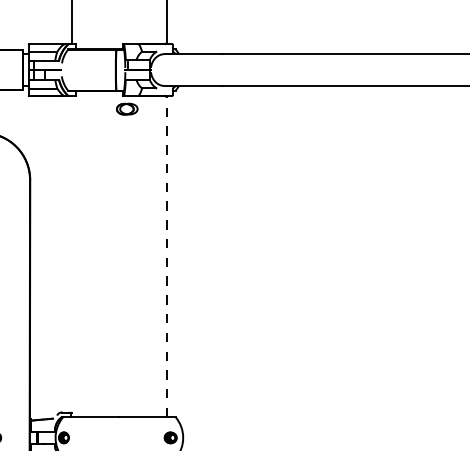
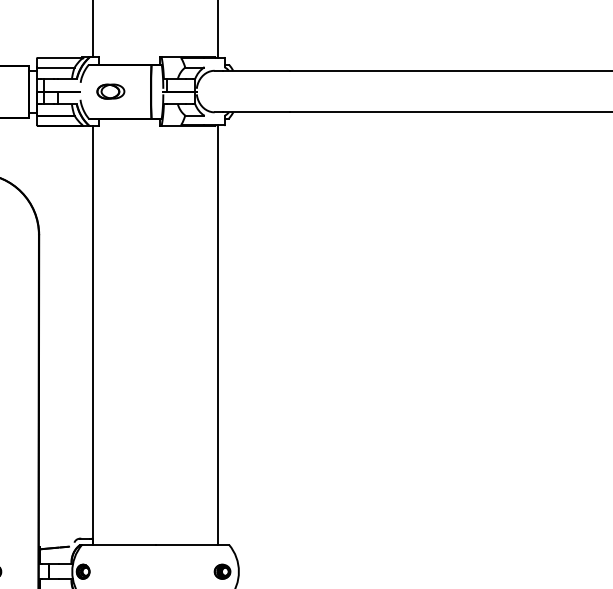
part: (126, 109) -> (110, 91), moved
line: (71, 256) -> (93, 335), added
line: (166, 256) -> (217, 335), dashed -> solid

